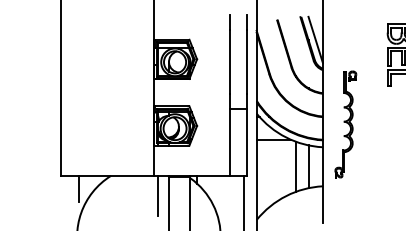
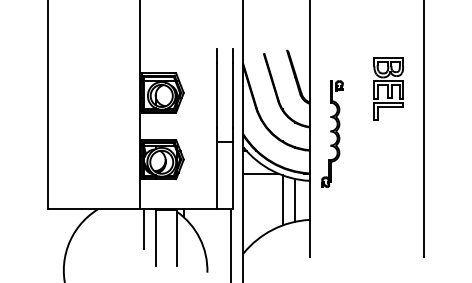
line: (315, 39) -> (302, 73), removed
part: (345, 123) -> (332, 133), moved
line: (78, 188) -> (65, 222), removed

